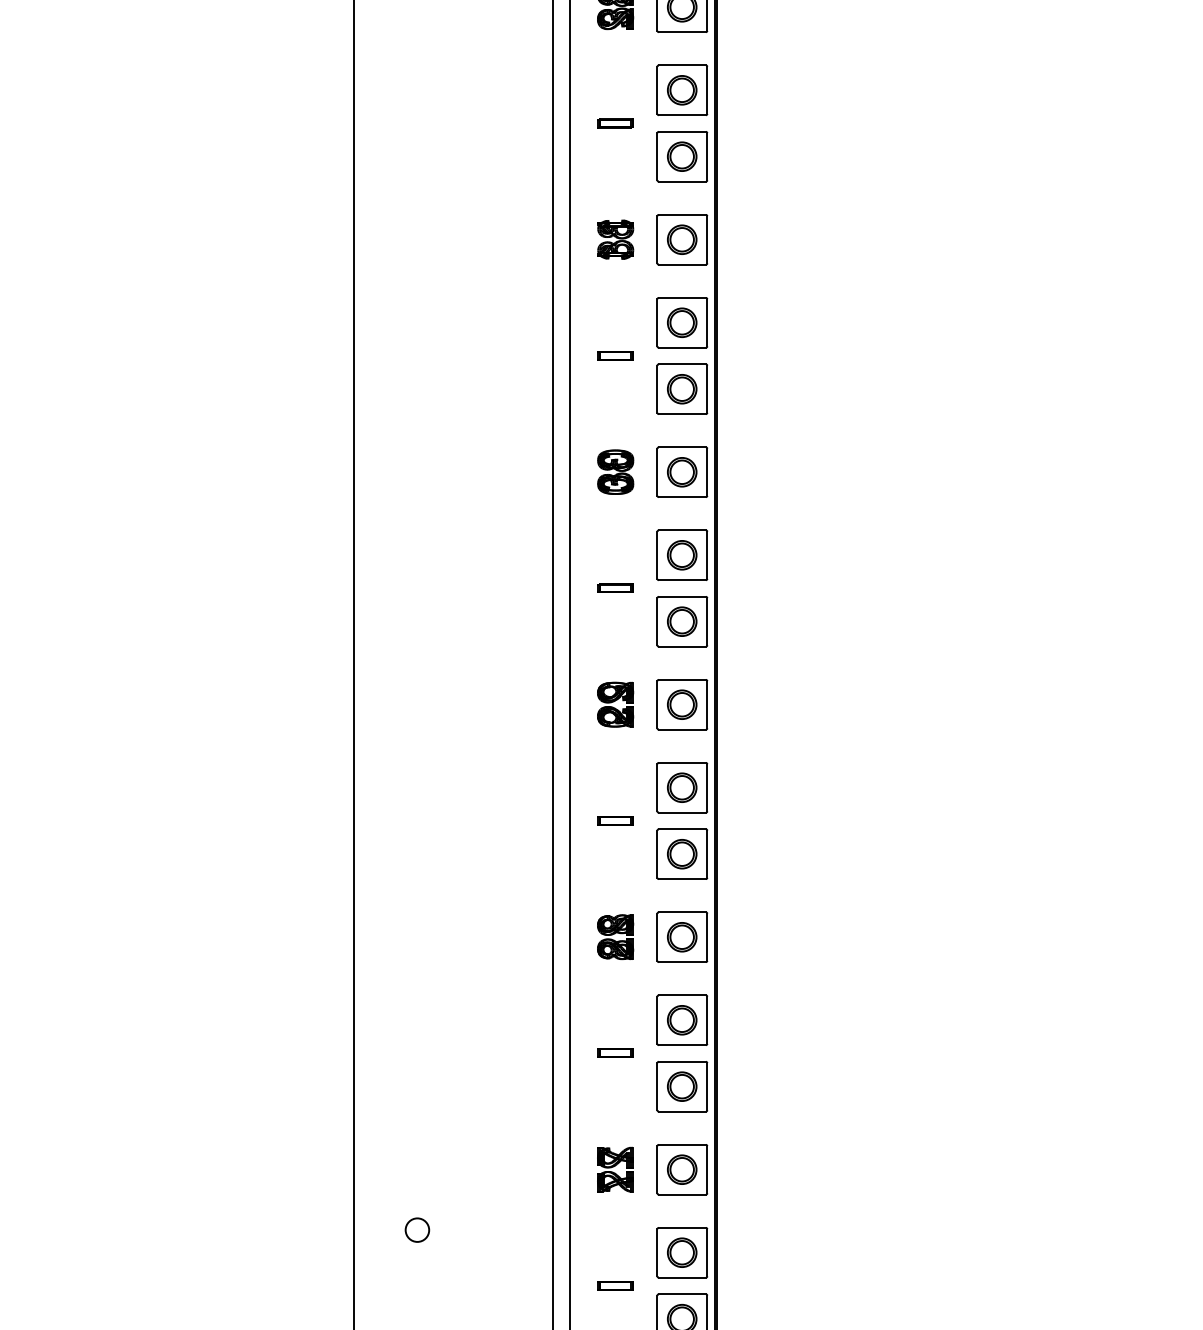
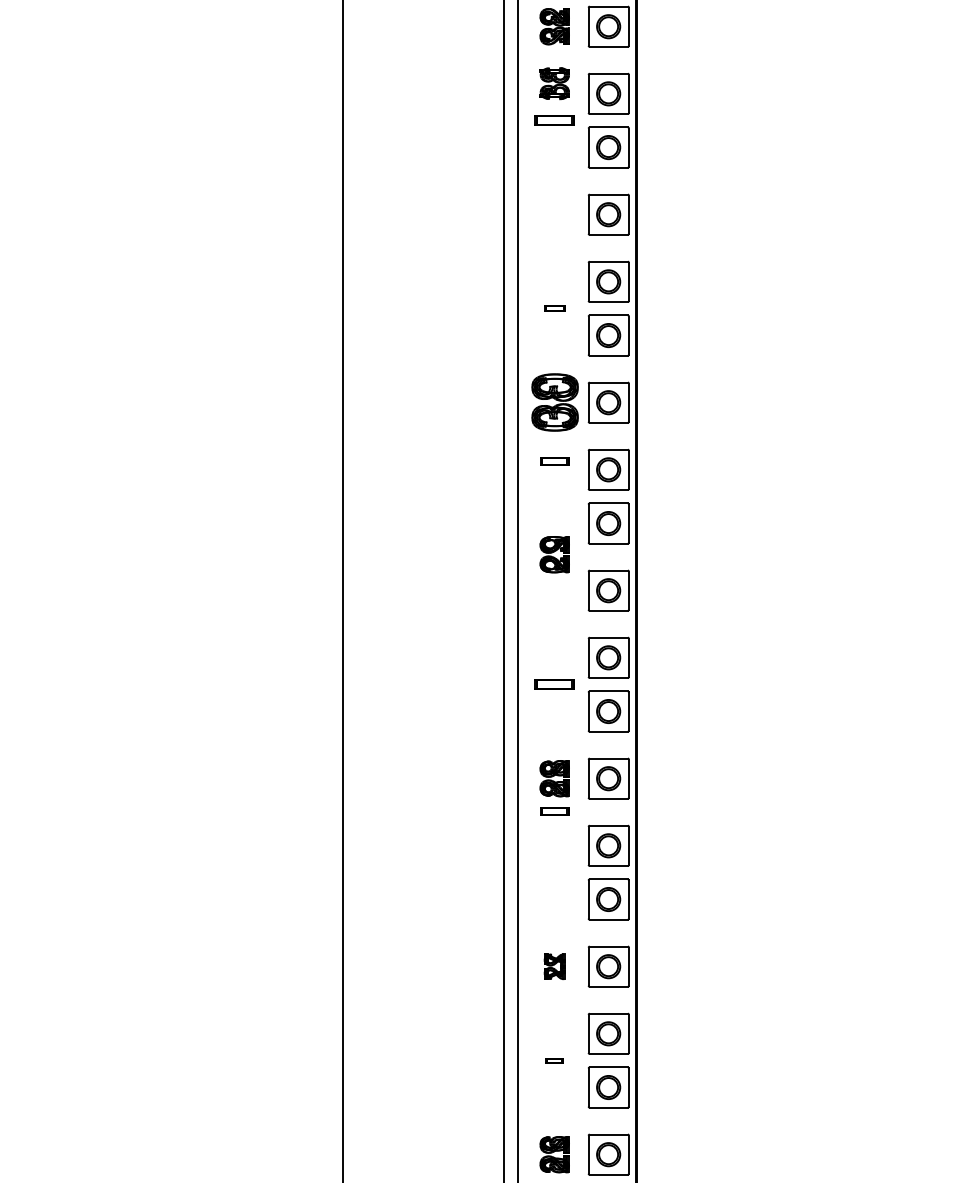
part: (615, 123) -> (554, 120), size x1.4
part: (615, 239) -> (554, 83), moved
part: (615, 355) -> (554, 308), size x0.7
part: (615, 472) -> (554, 402), size x1.6
part: (615, 588) -> (554, 461), moved
part: (615, 704) -> (554, 554), moved
part: (615, 820) -> (554, 684), size x1.4
part: (615, 1053) -> (554, 811), moved
part: (615, 1169) -> (554, 966), size x0.7
circle: (417, 1230) -> (394, 1015), removed
part: (615, 1285) -> (554, 1060), size x0.6

